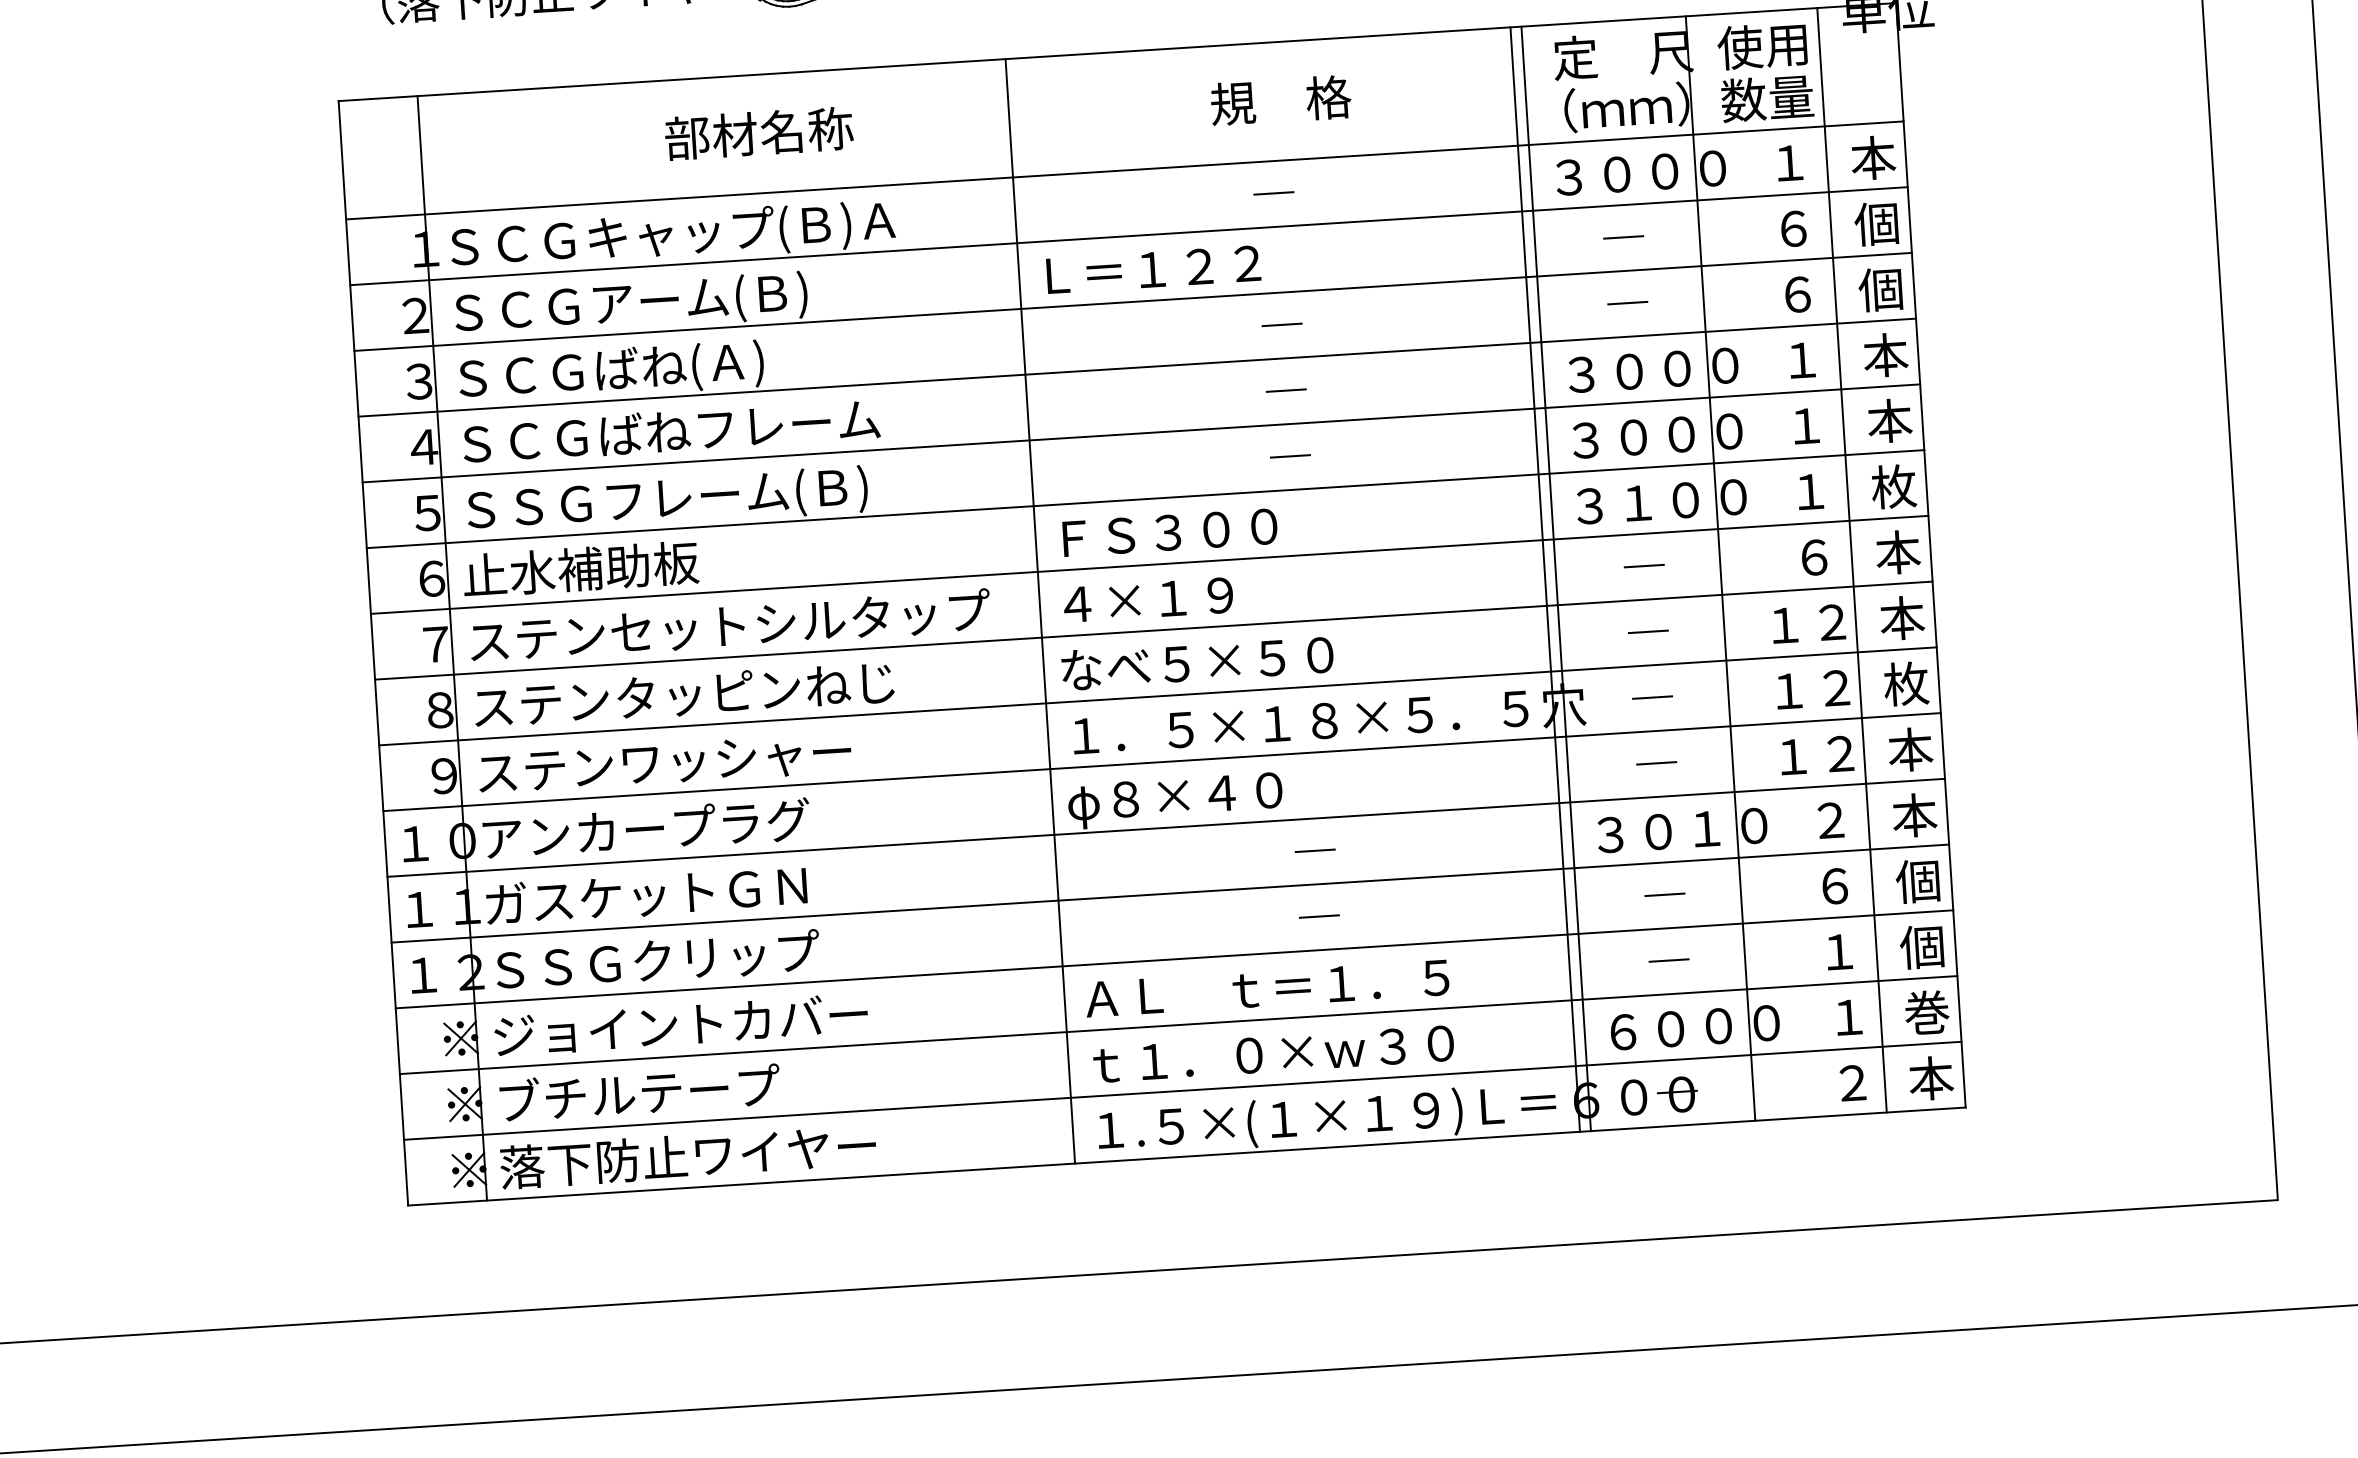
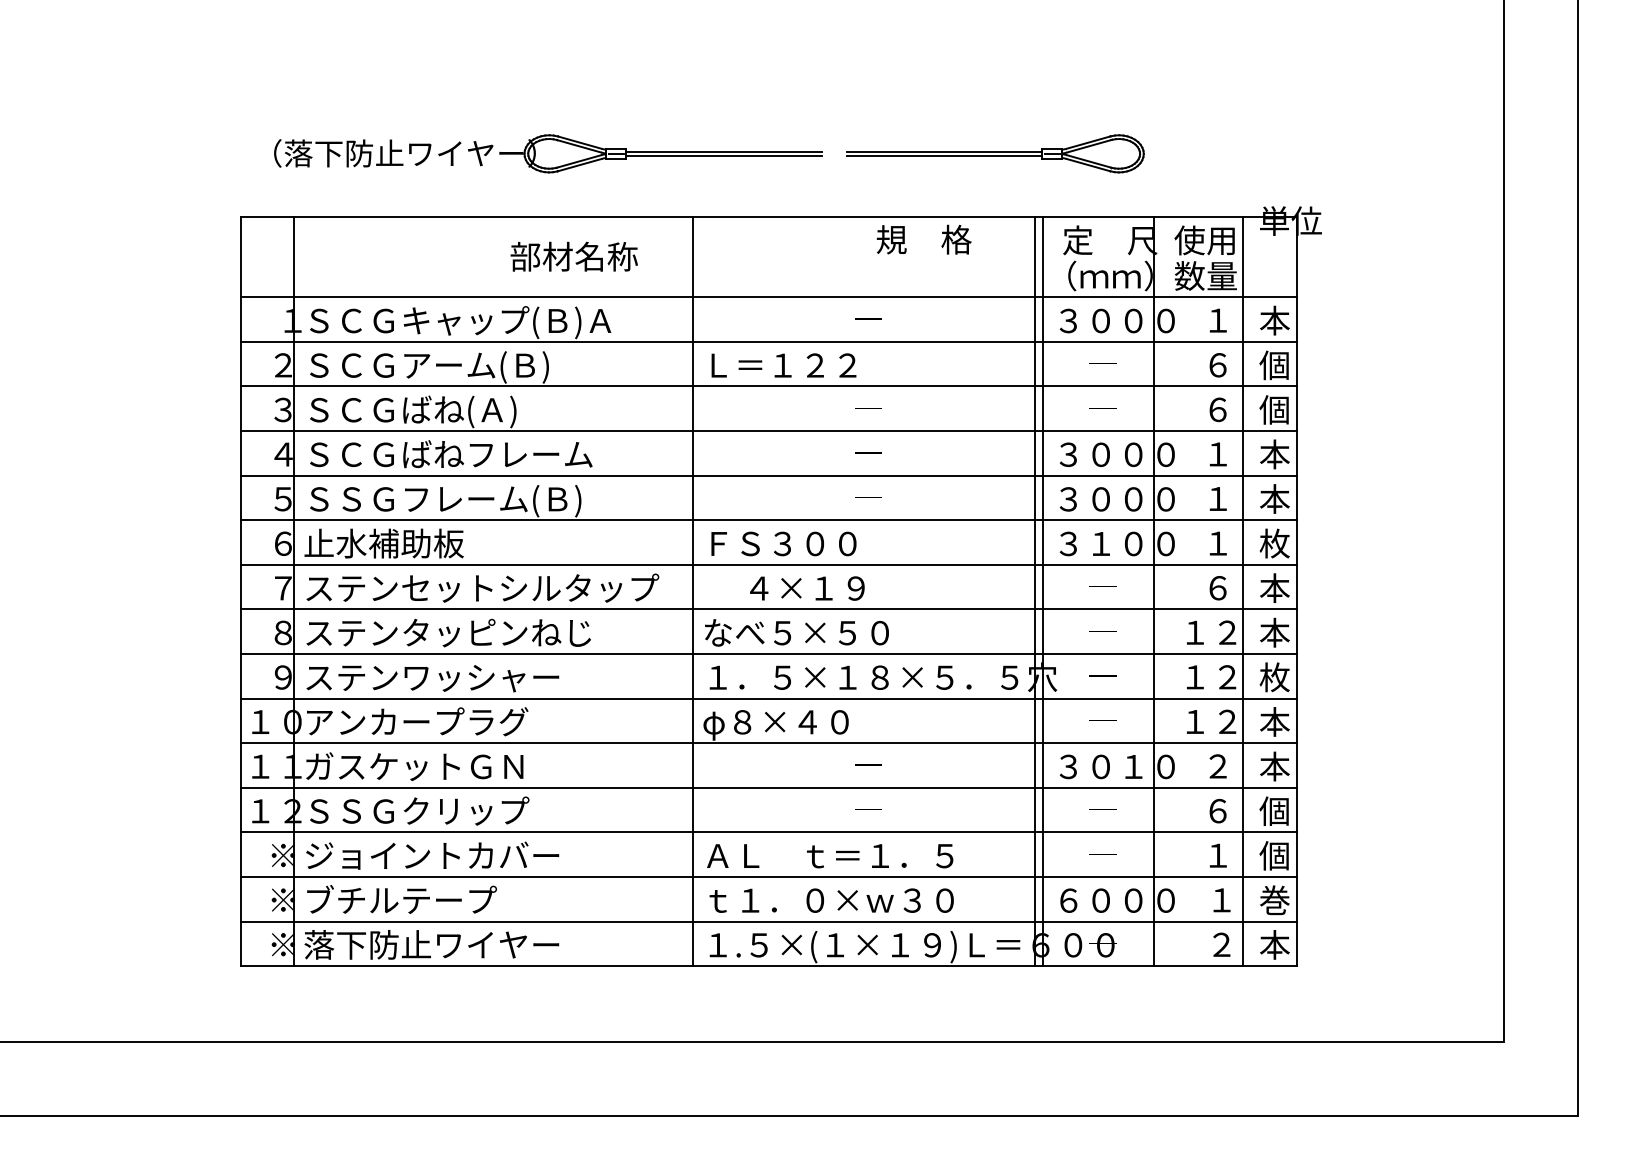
text: (1279, 100) -> (923, 239), moved
text: (758, 133) -> (573, 256), moved
text: (1148, 599) -> (807, 588), moved

